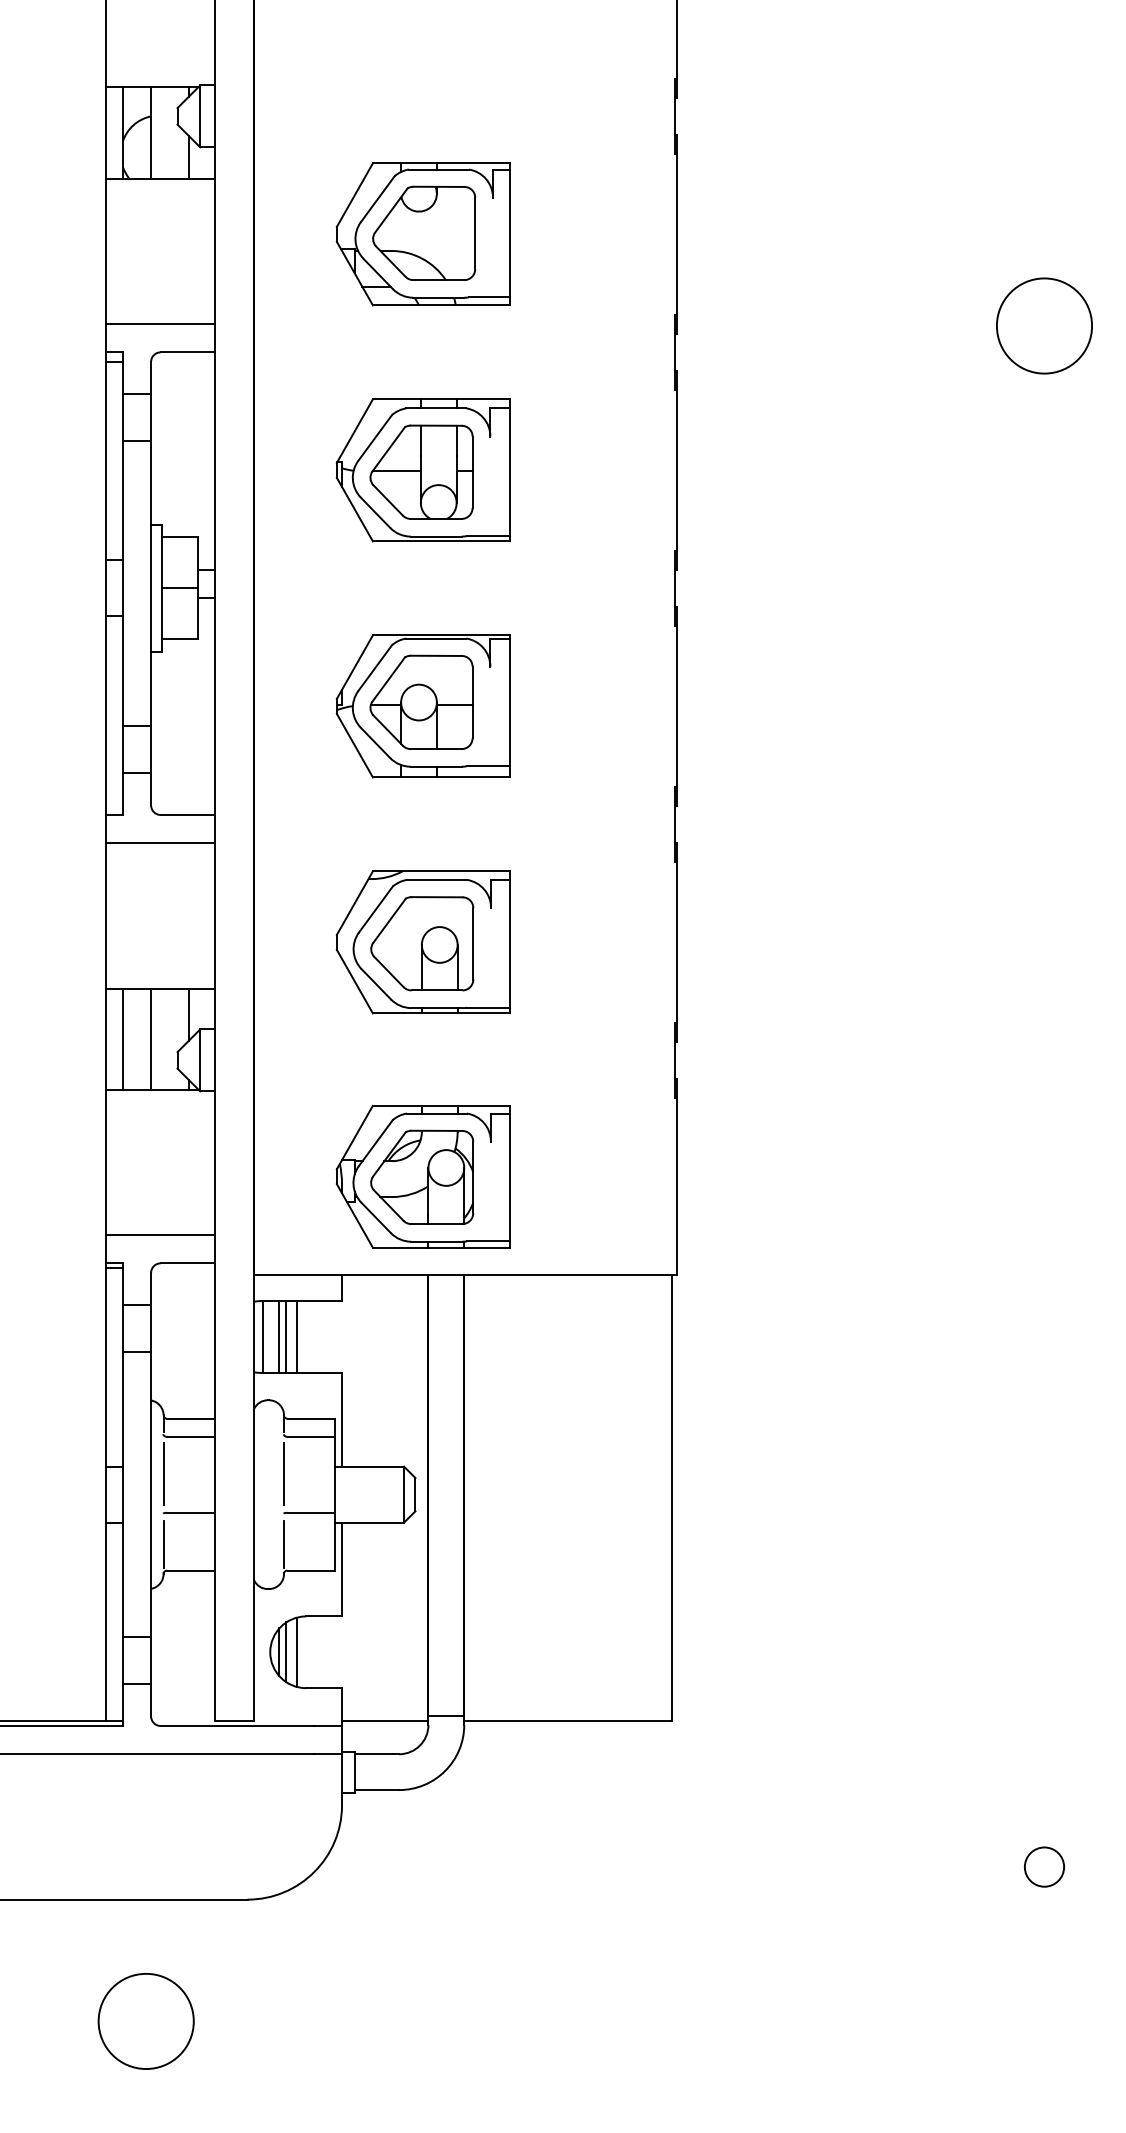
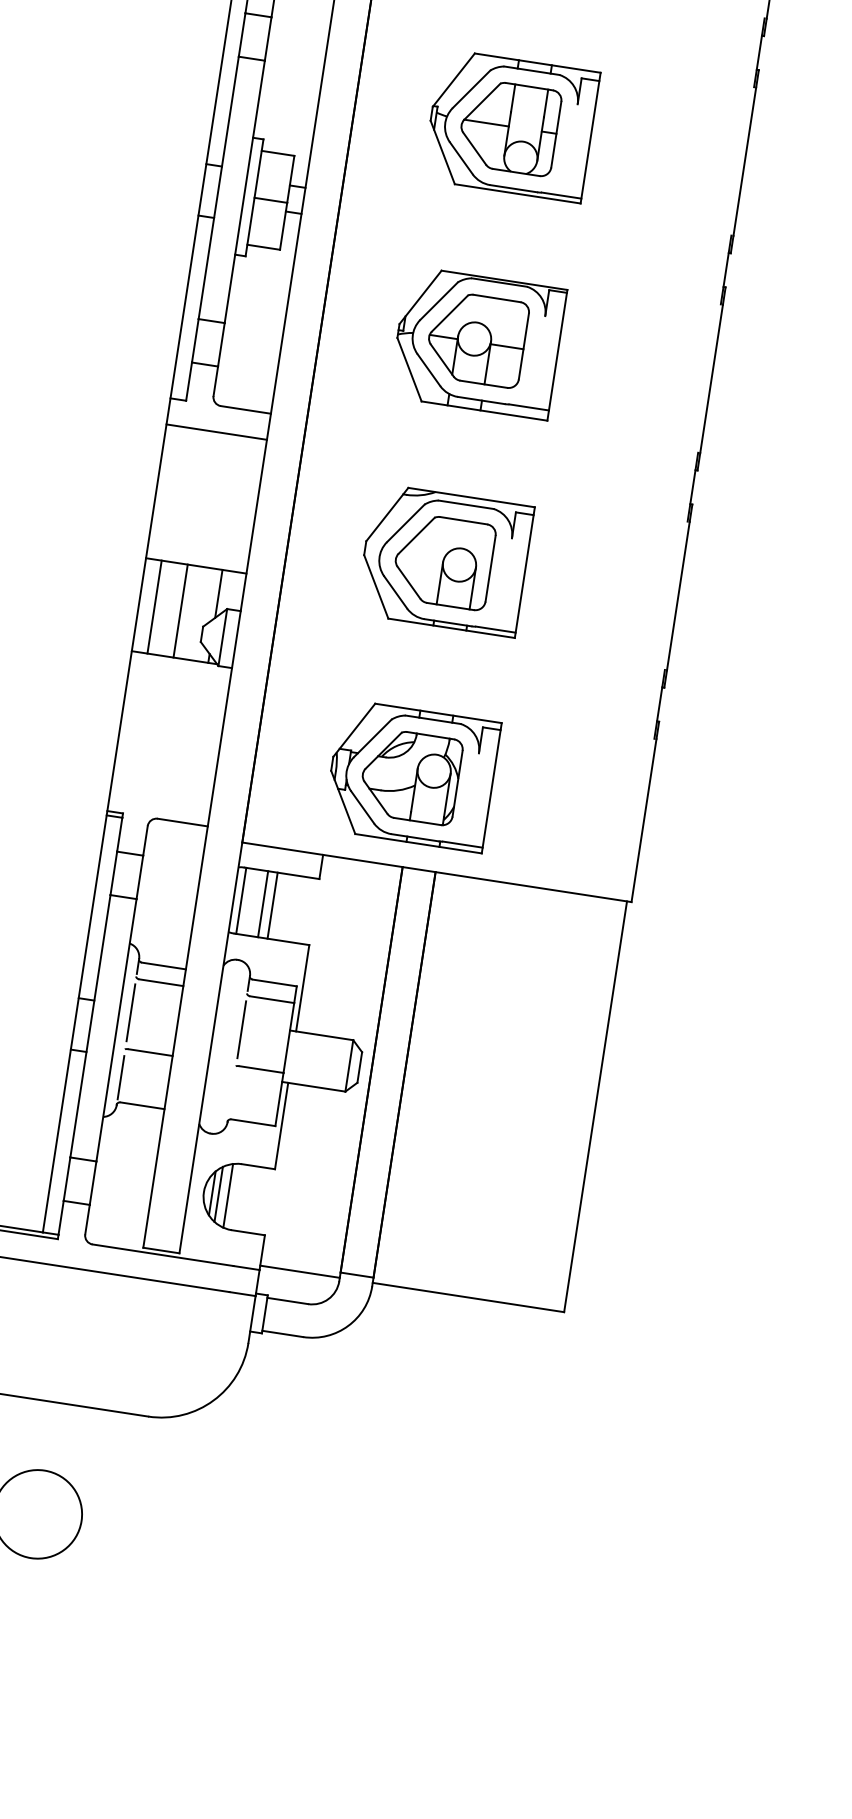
line: (159, 1235) -> (160, 792), removed
line: (279, 1336) -> (256, 902), removed
line: (284, 1543) -> (232, 1094), removed

